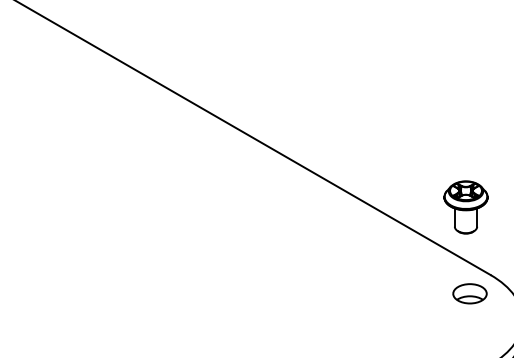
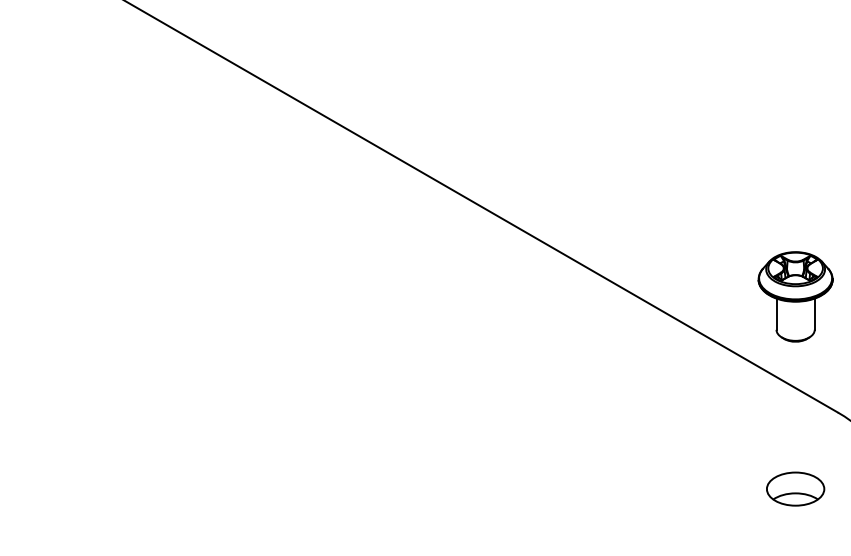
part: (469, 293) -> (794, 488), moved

